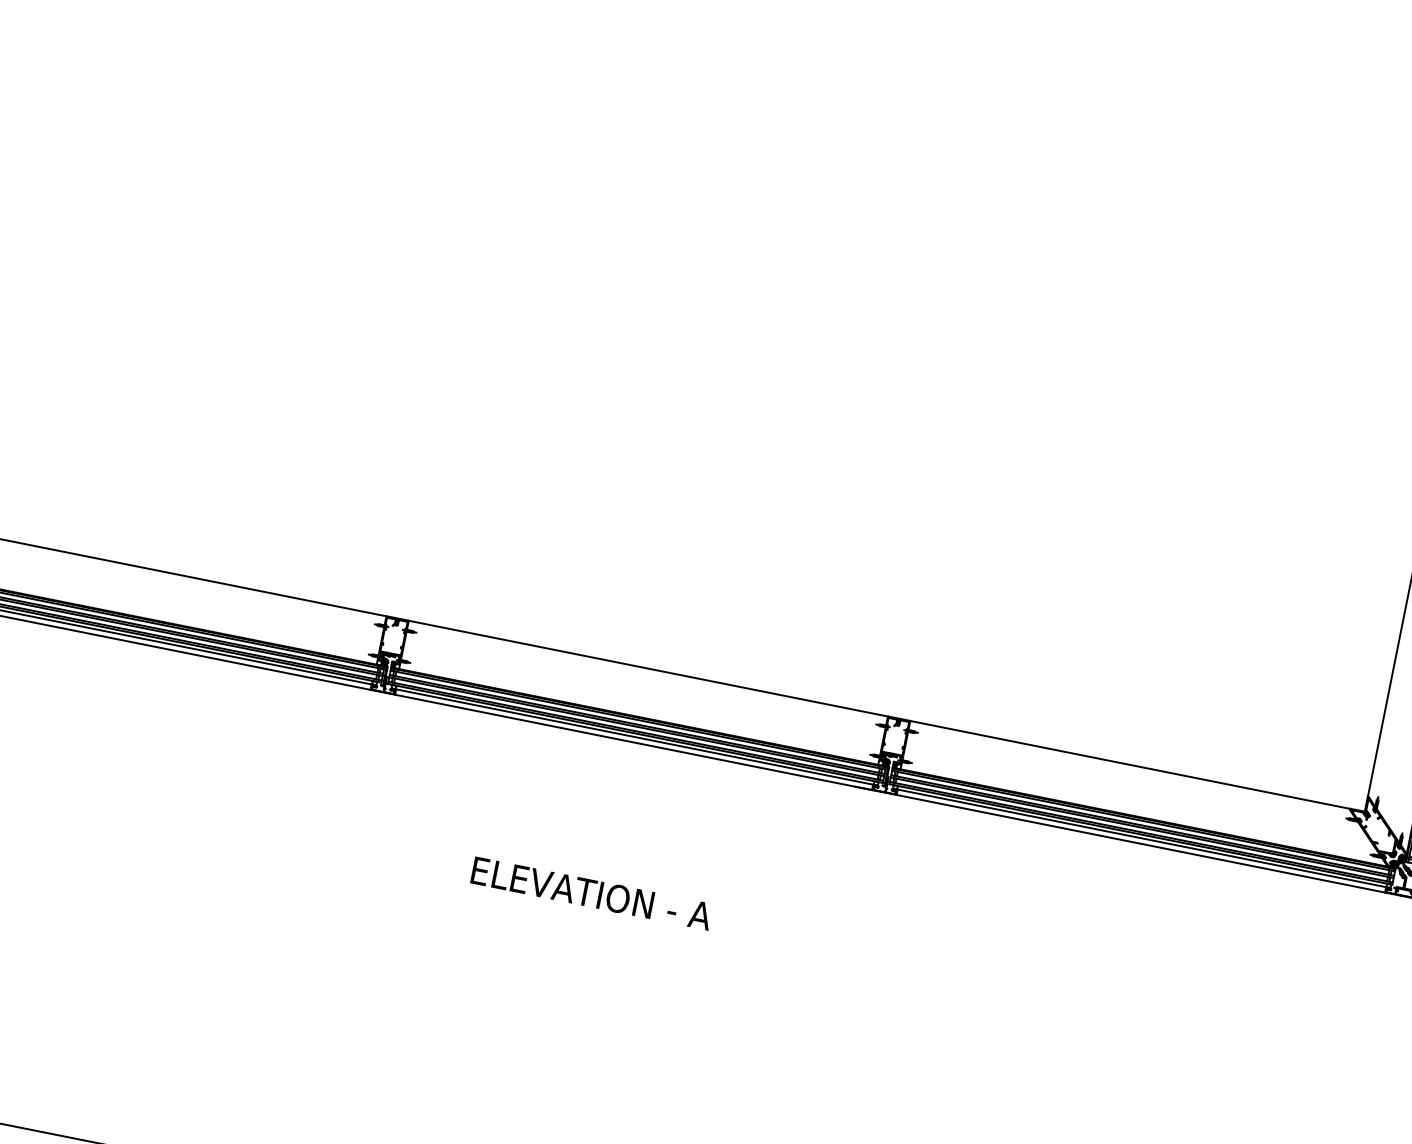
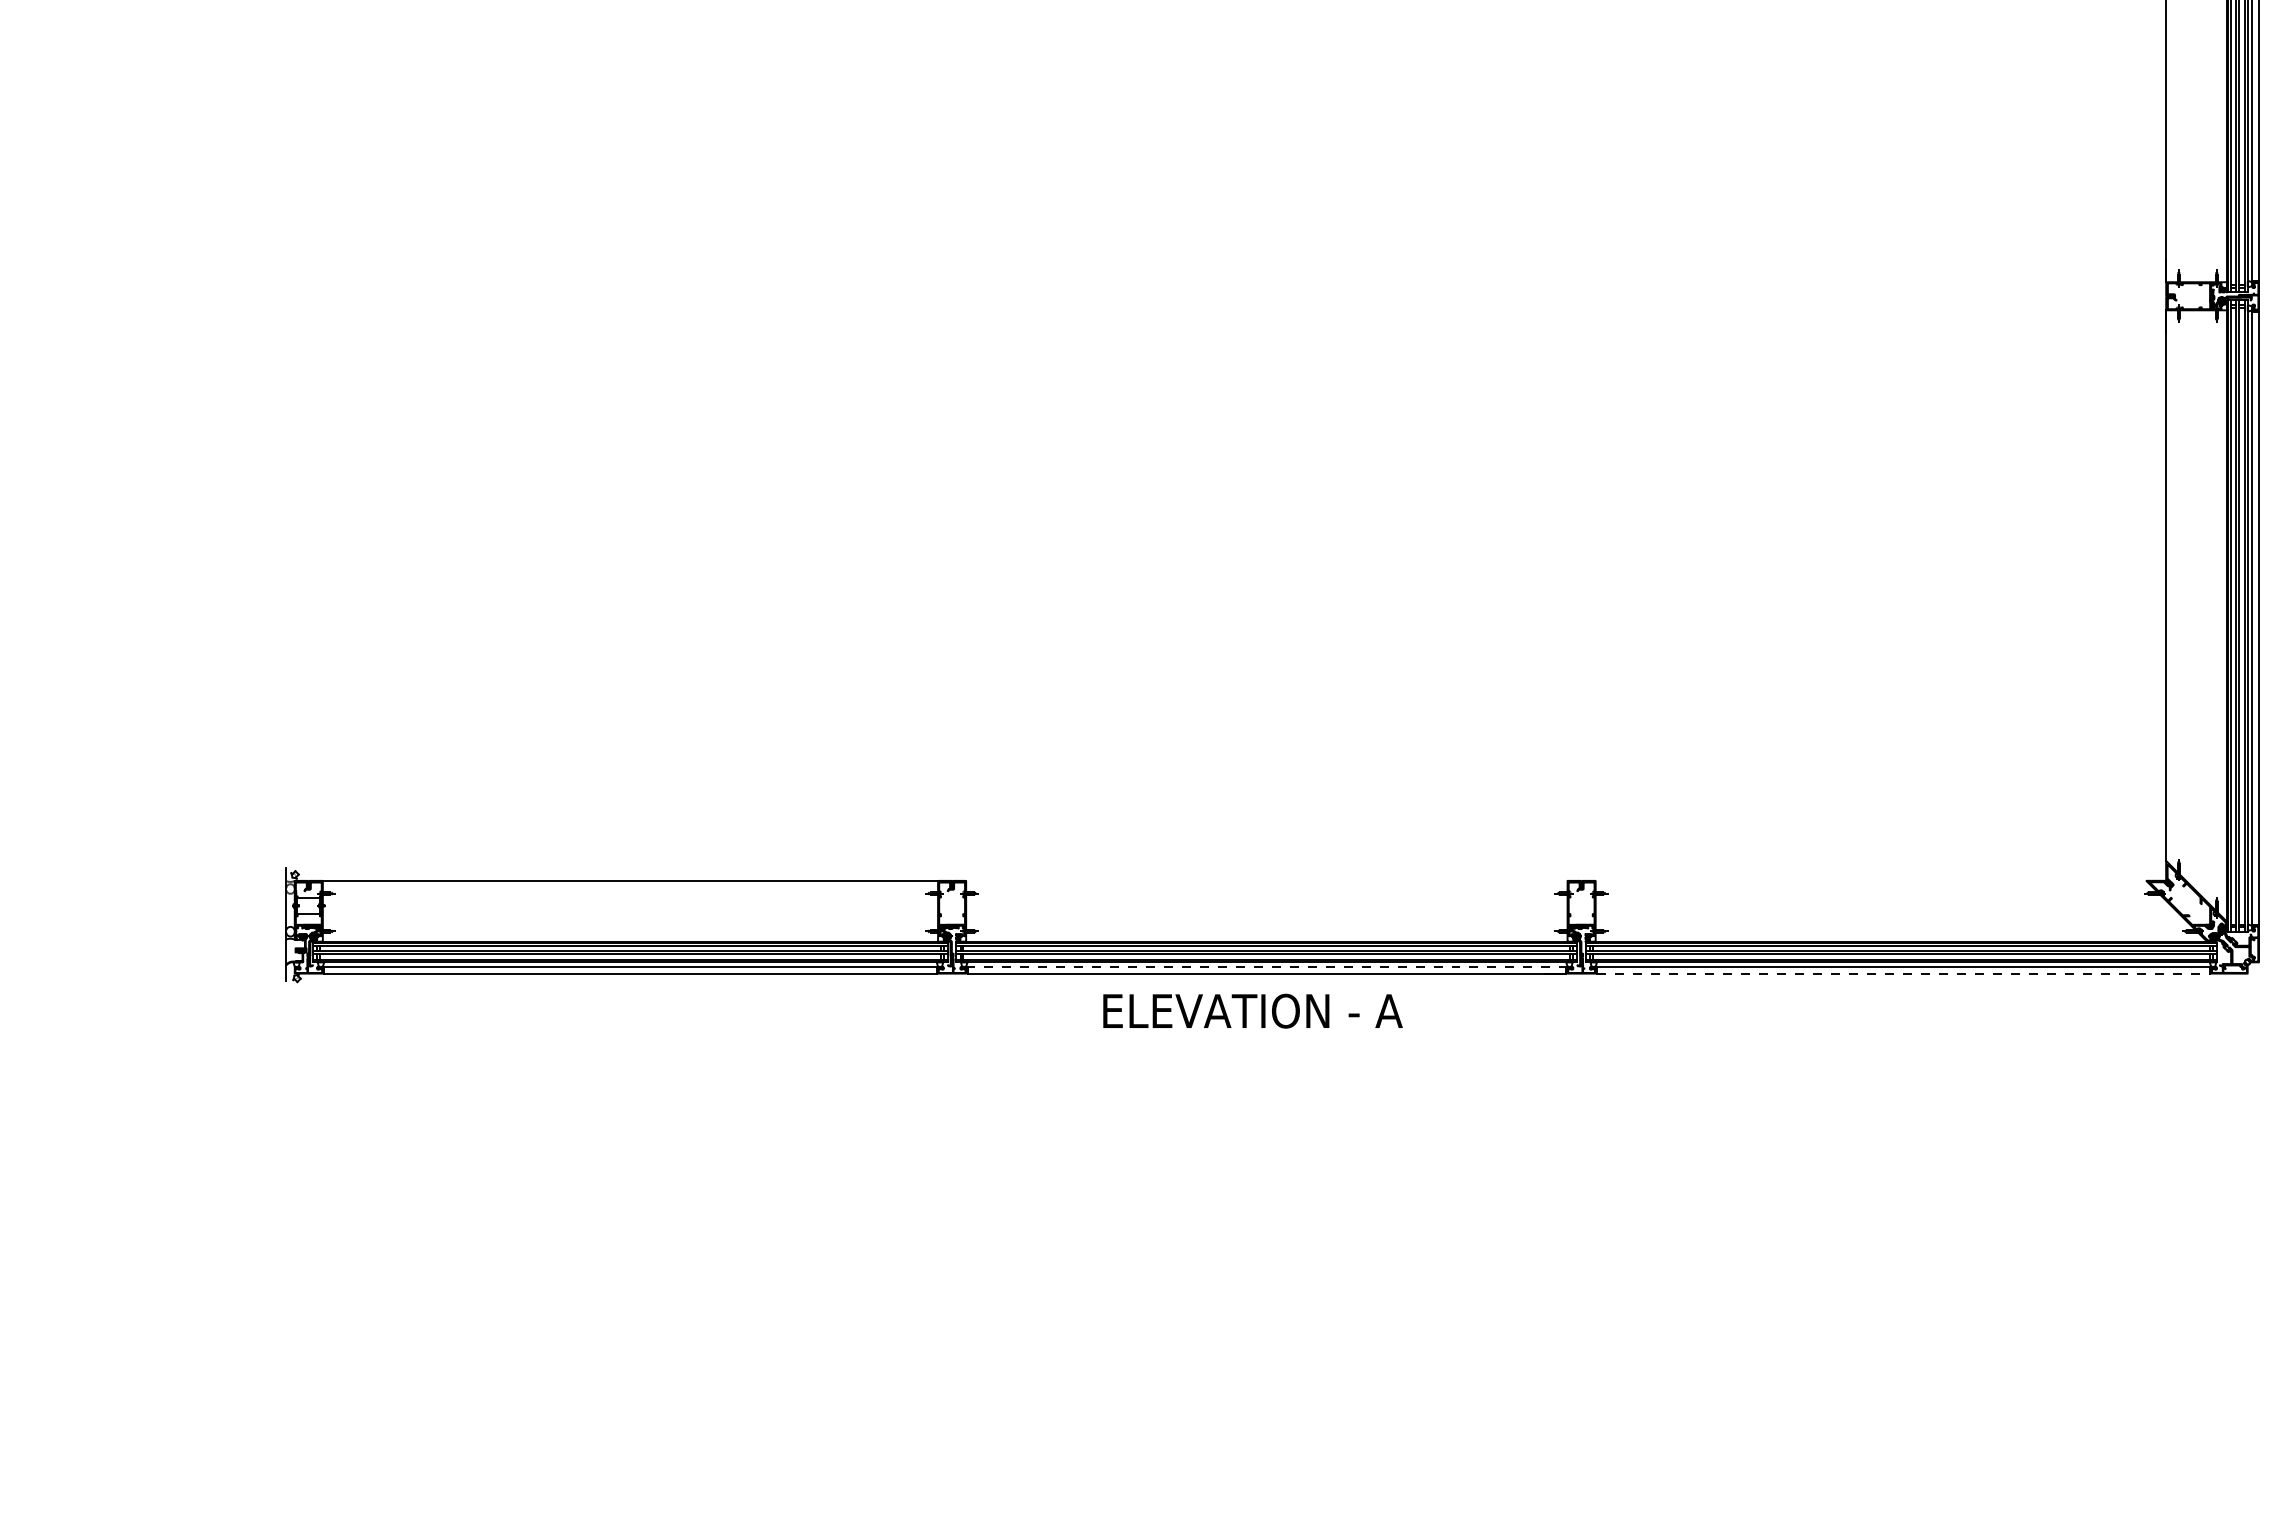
line: (648, 668) -> (1266, 880), removed
line: (634, 736) -> (1266, 966), solid -> dashed
line: (1129, 764) -> (1870, 880), removed
line: (1140, 843) -> (1903, 973), solid -> dashed
text: (591, 893) -> (1252, 1010), moved

